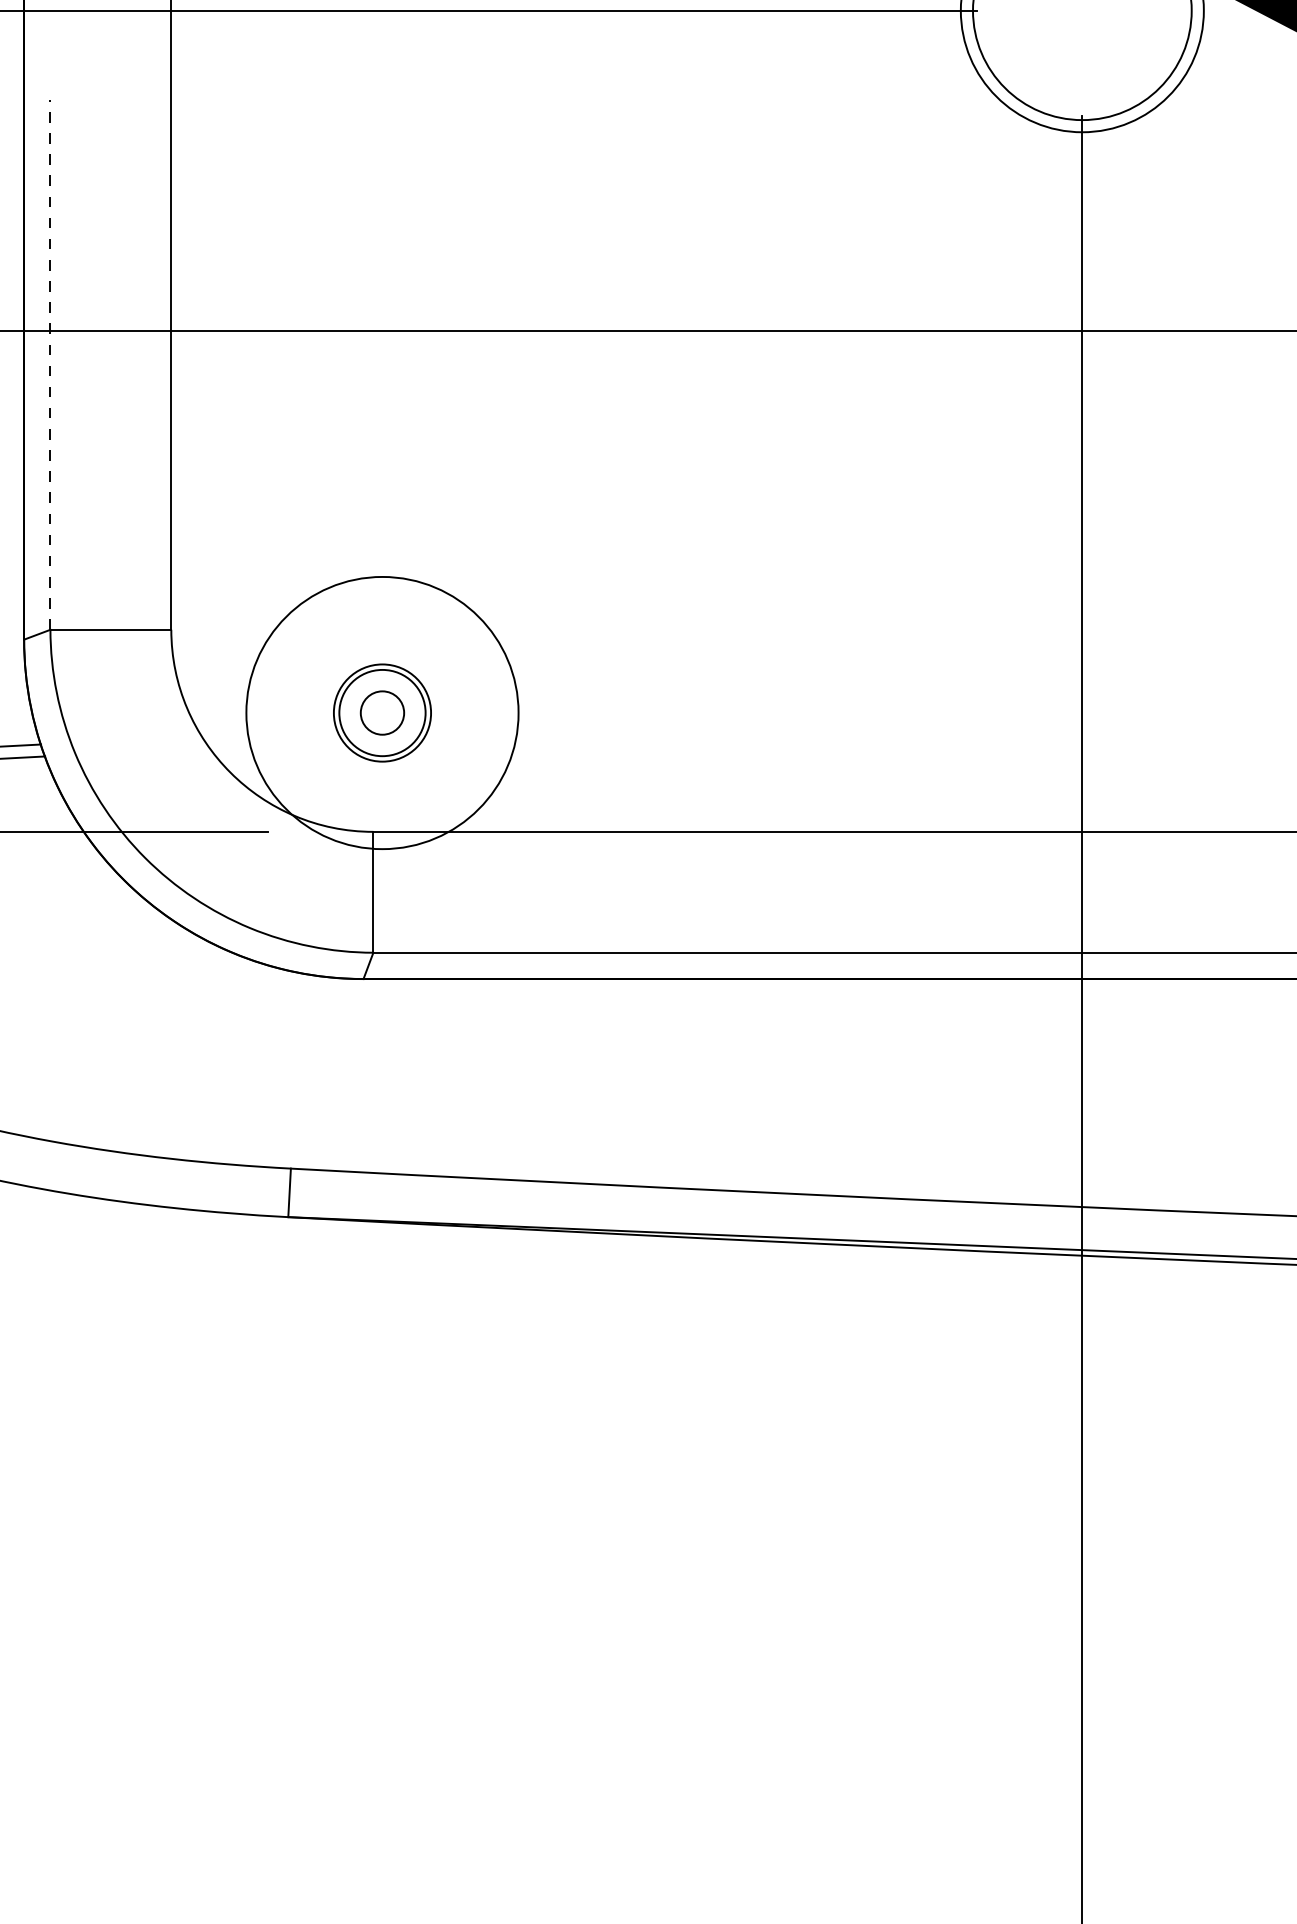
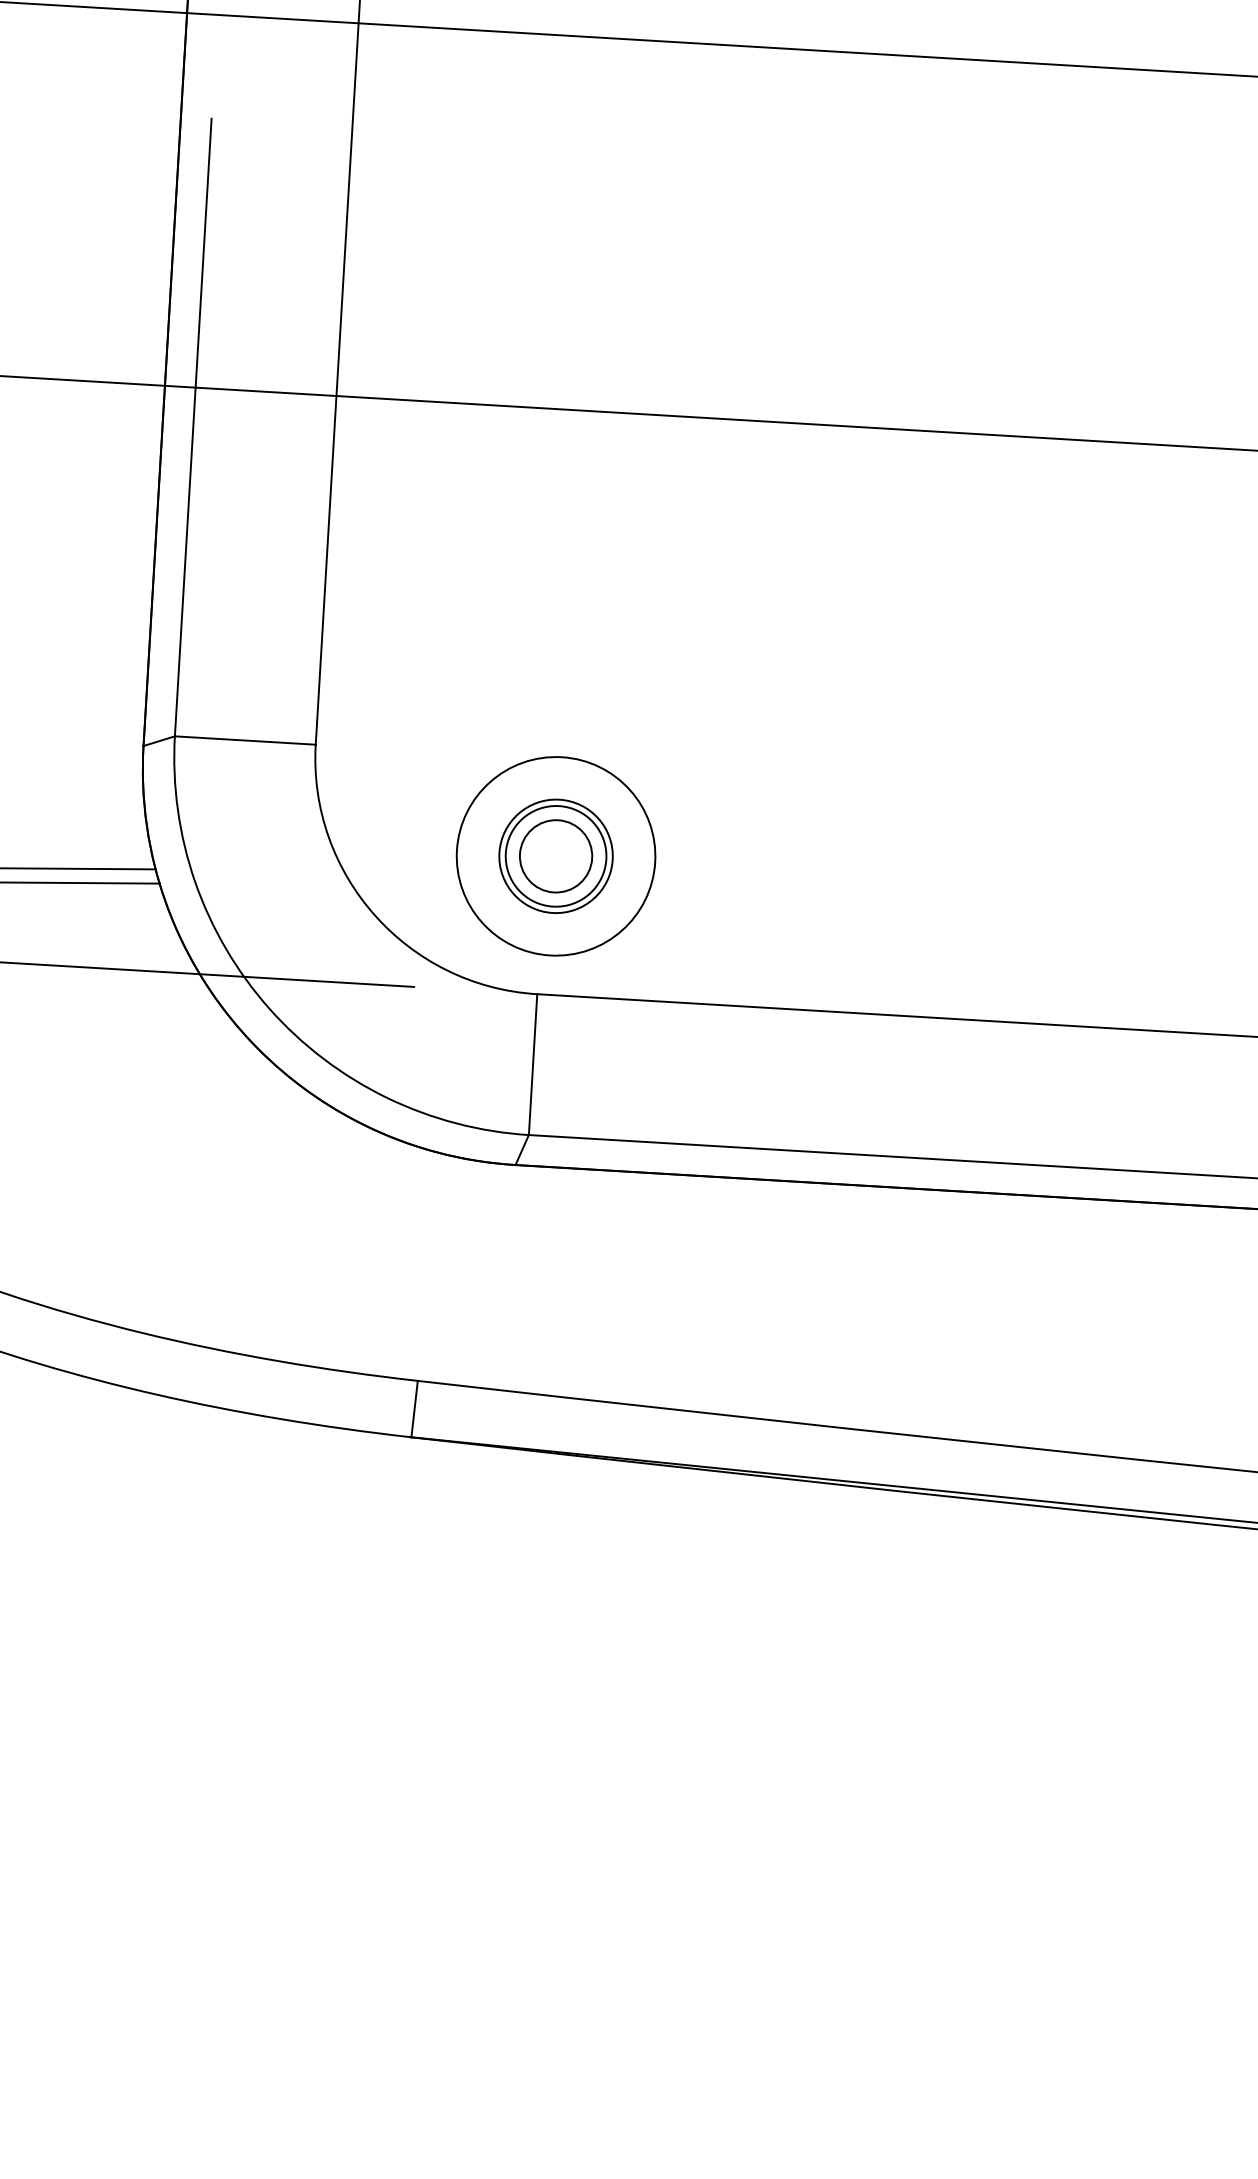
line: (50, 364) -> (193, 427), dashed -> solid
circle: (382, 713) -> (556, 856), size x0.62
circle: (382, 713) -> (556, 856), size x1.43

